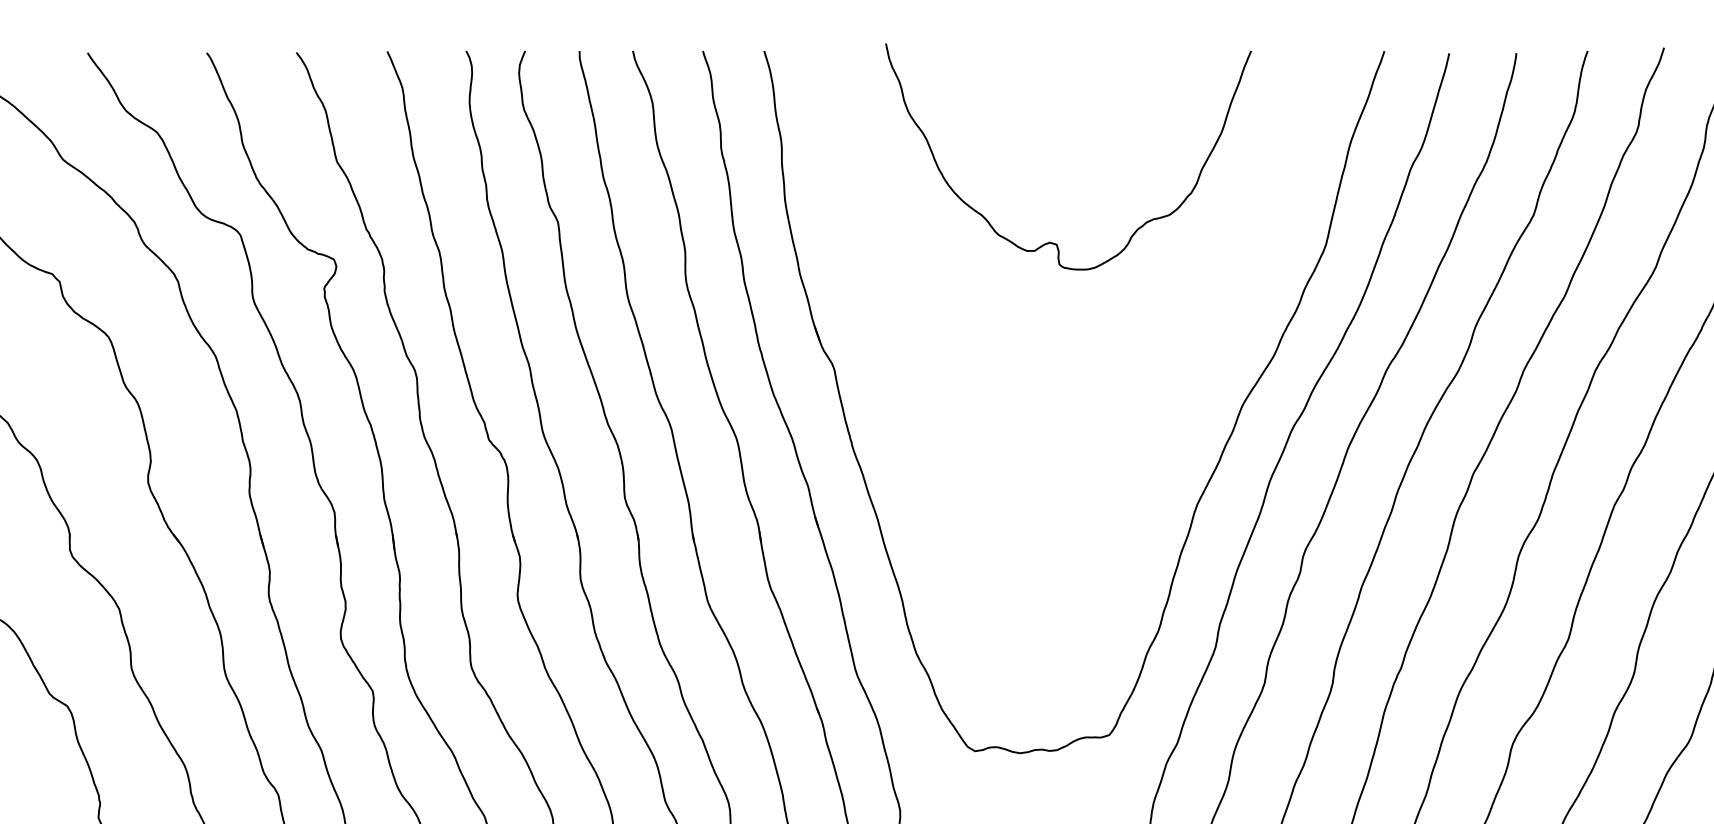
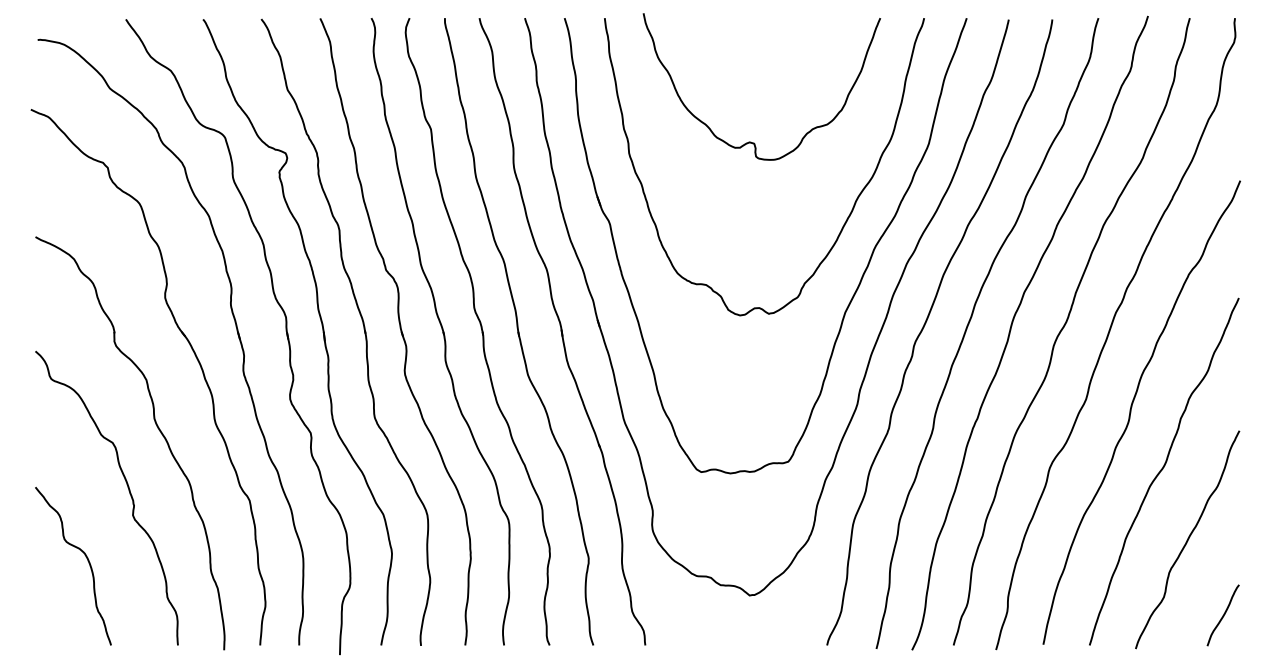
curve: (1209, 338) -> (853, 204), added

